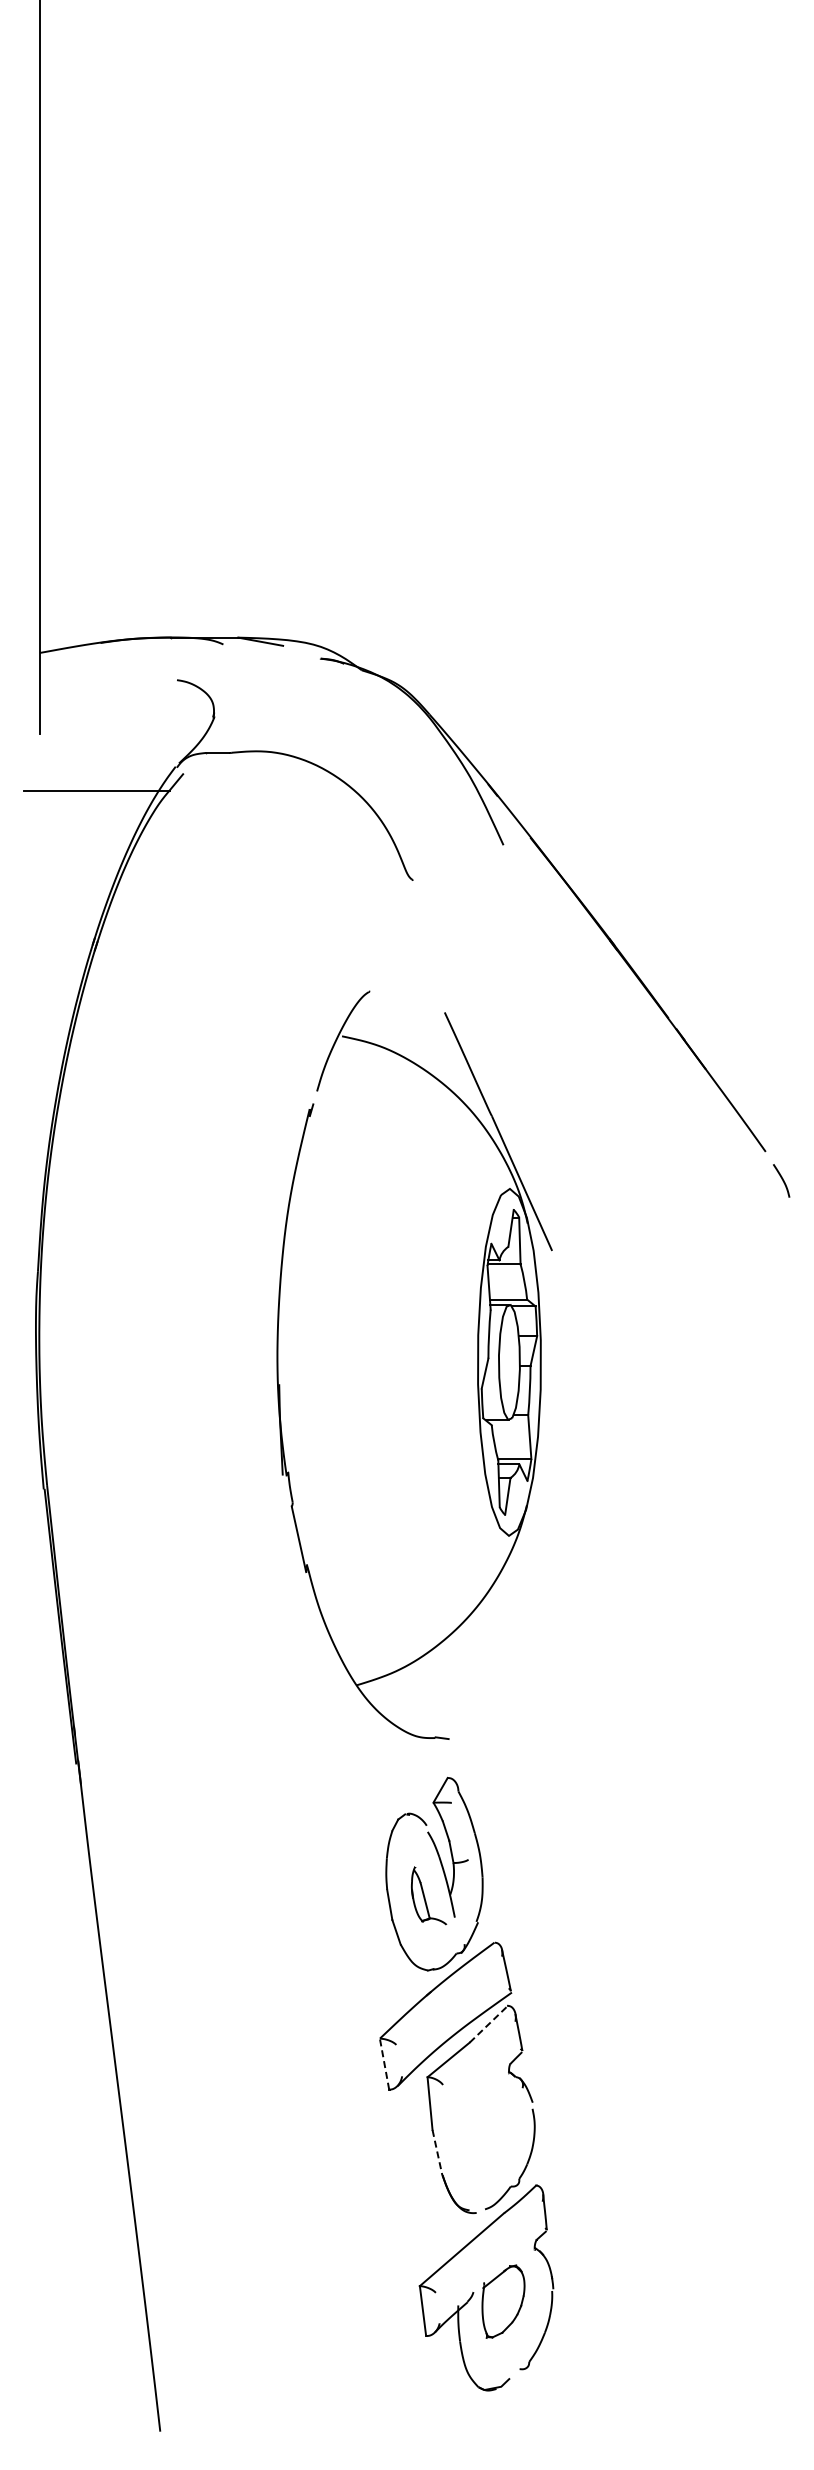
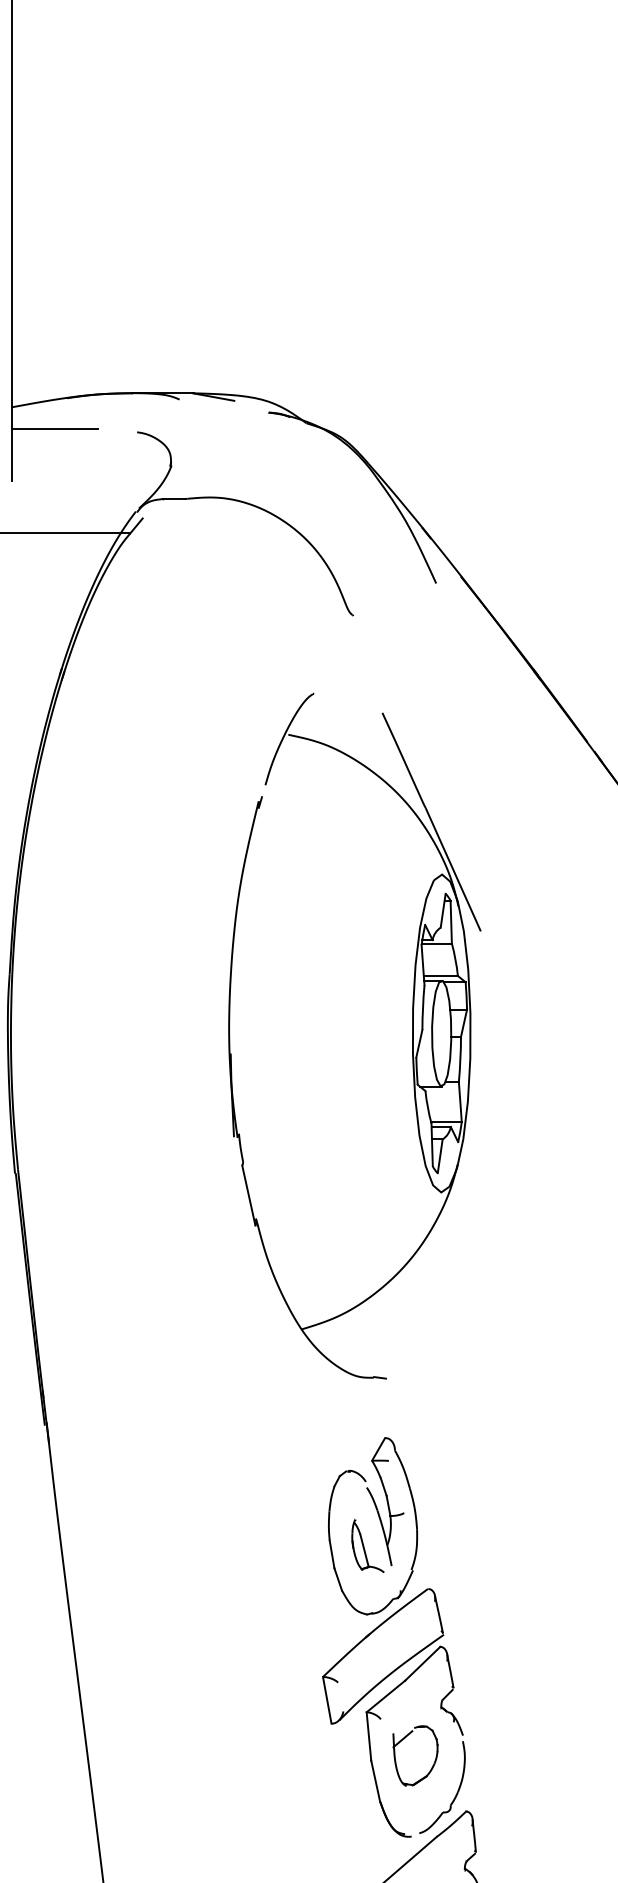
line: (86, 676) -> (54, 428), added
part: (477, 1364) -> (412, 1035), moved
line: (488, 2024) -> (422, 1663), dashed -> solid
line: (384, 2064) -> (327, 1700), dashed -> solid
part: (459, 2126) -> (395, 1757), added
line: (437, 2153) -> (375, 1782), dashed -> solid

